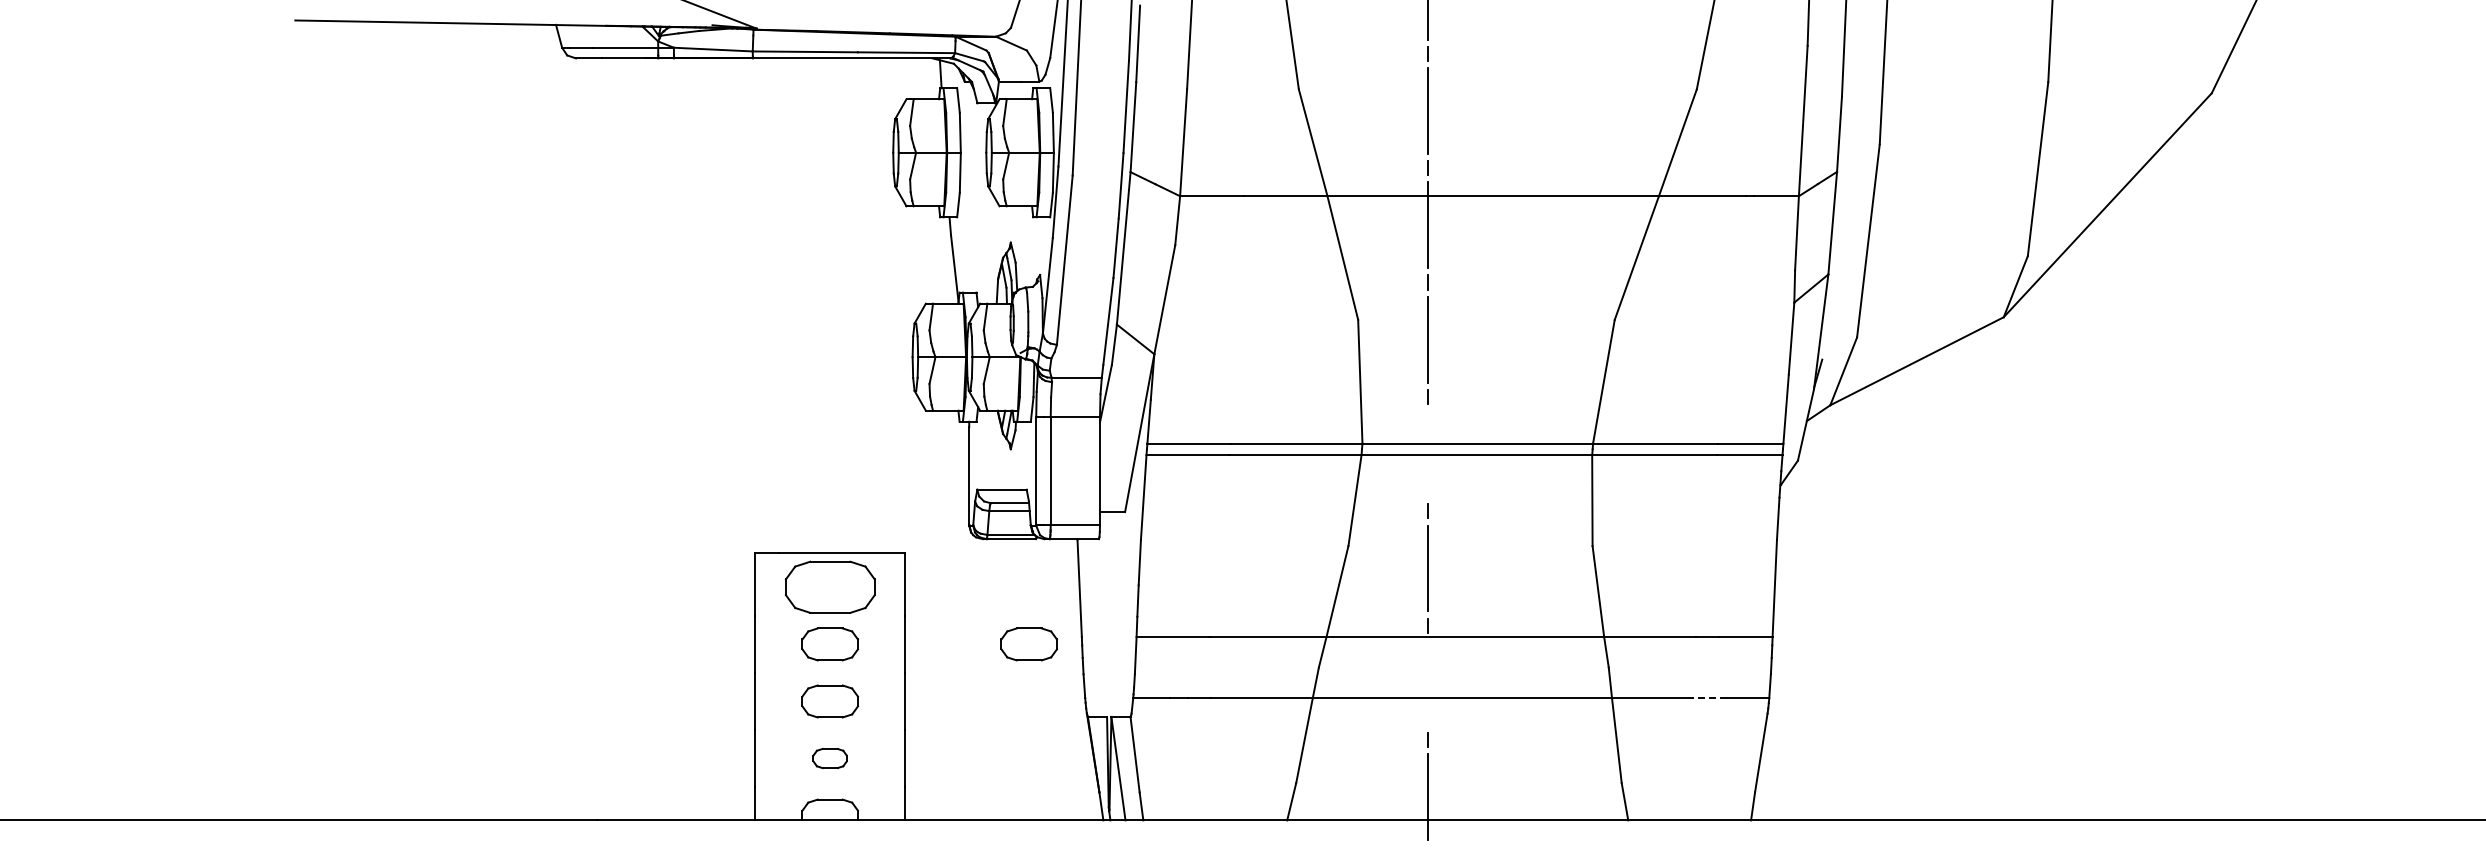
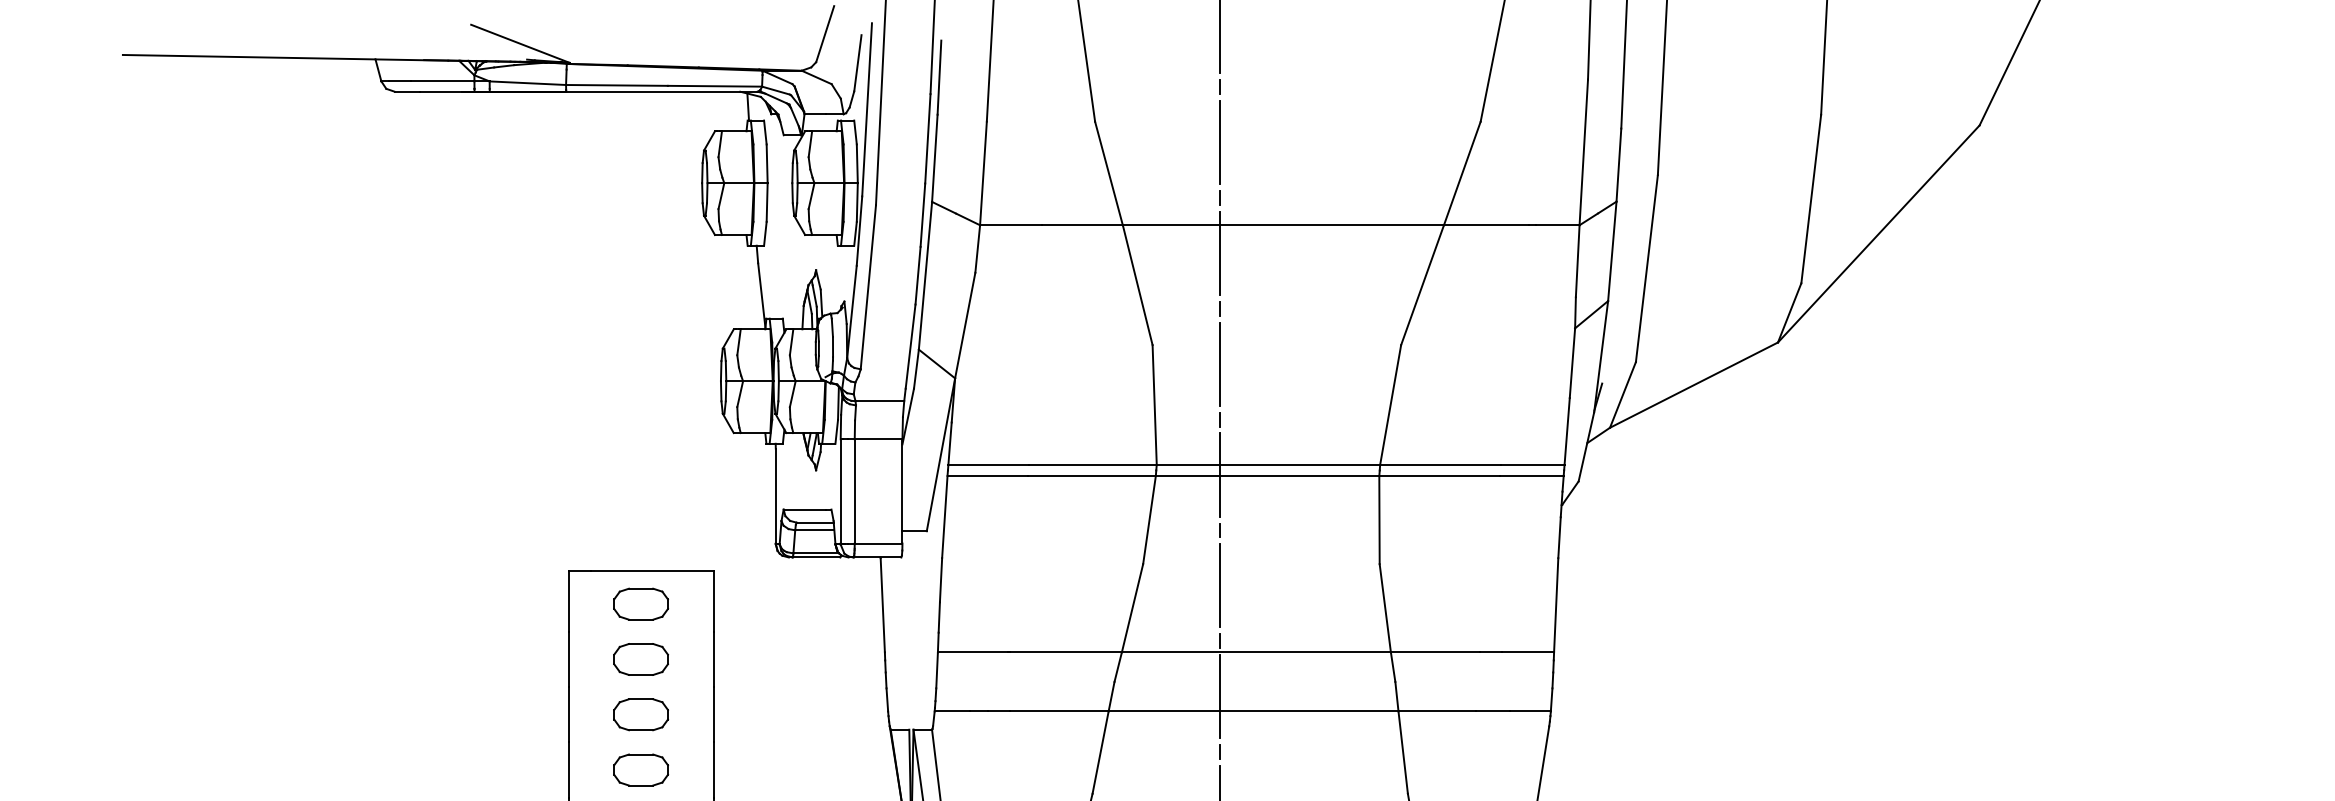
line: (1428, 454) -> (1220, 475), added
part: (829, 587) -> (640, 604), size x0.62
part: (1028, 644) -> (833, 659), removed
line: (1428, 682) -> (1220, 696), added
line: (1708, 698) -> (1491, 711), dashed -> solid
part: (829, 758) -> (640, 769), size x1.67

